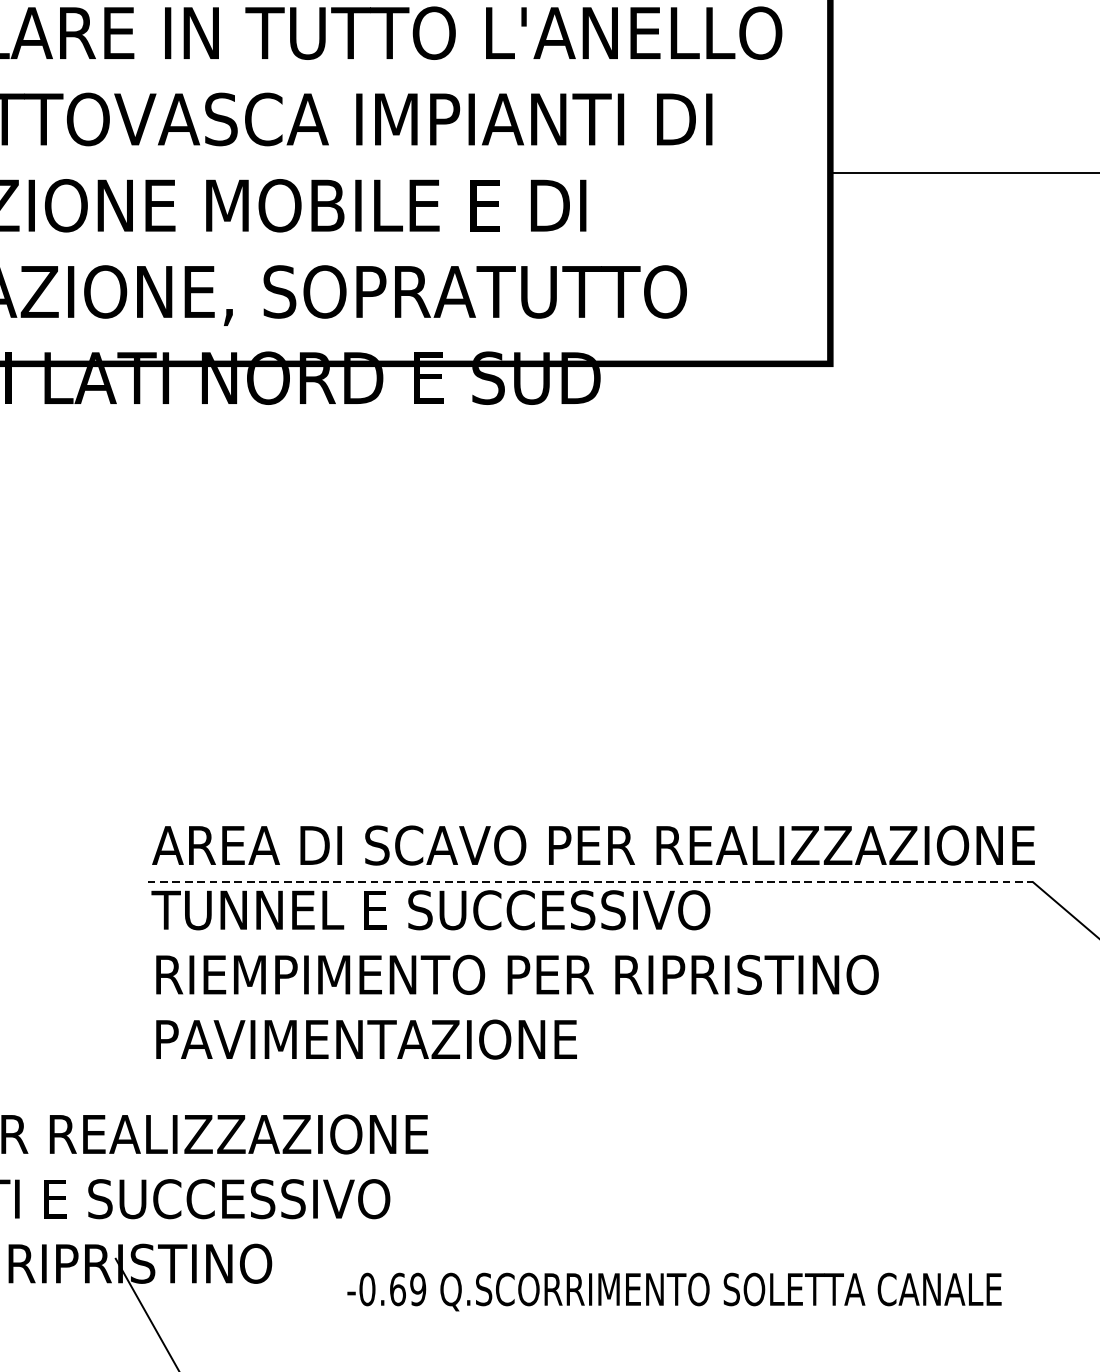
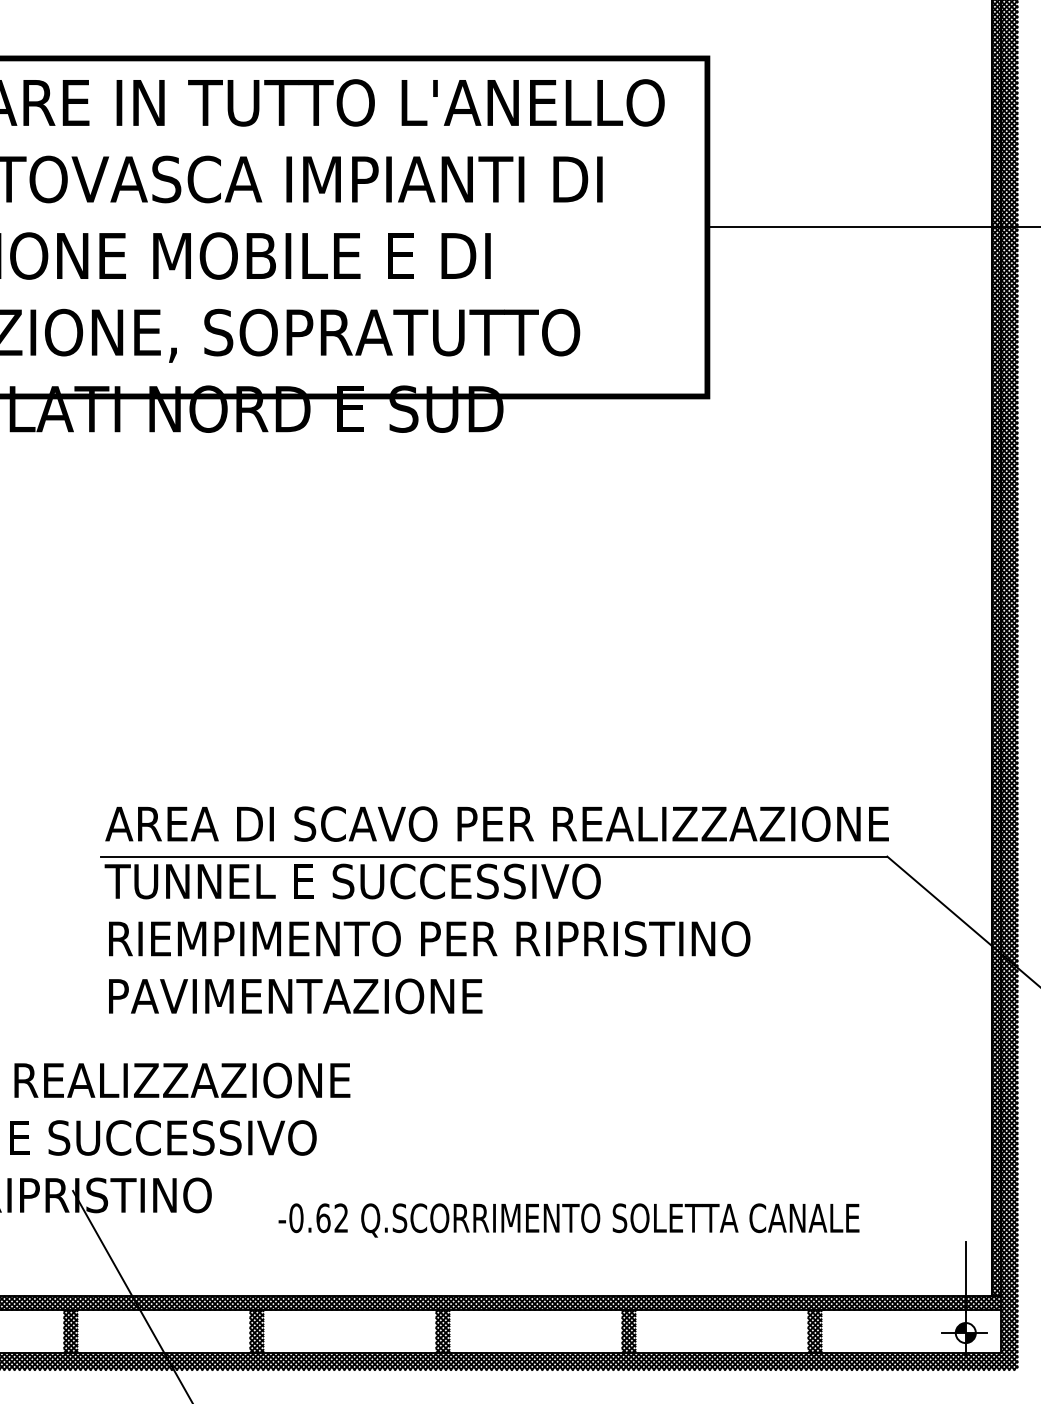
line: (590, 882) -> (494, 856), dashed -> solid
text: (418, 1289) -> (341, 1218), -0.69 -> -0.62

